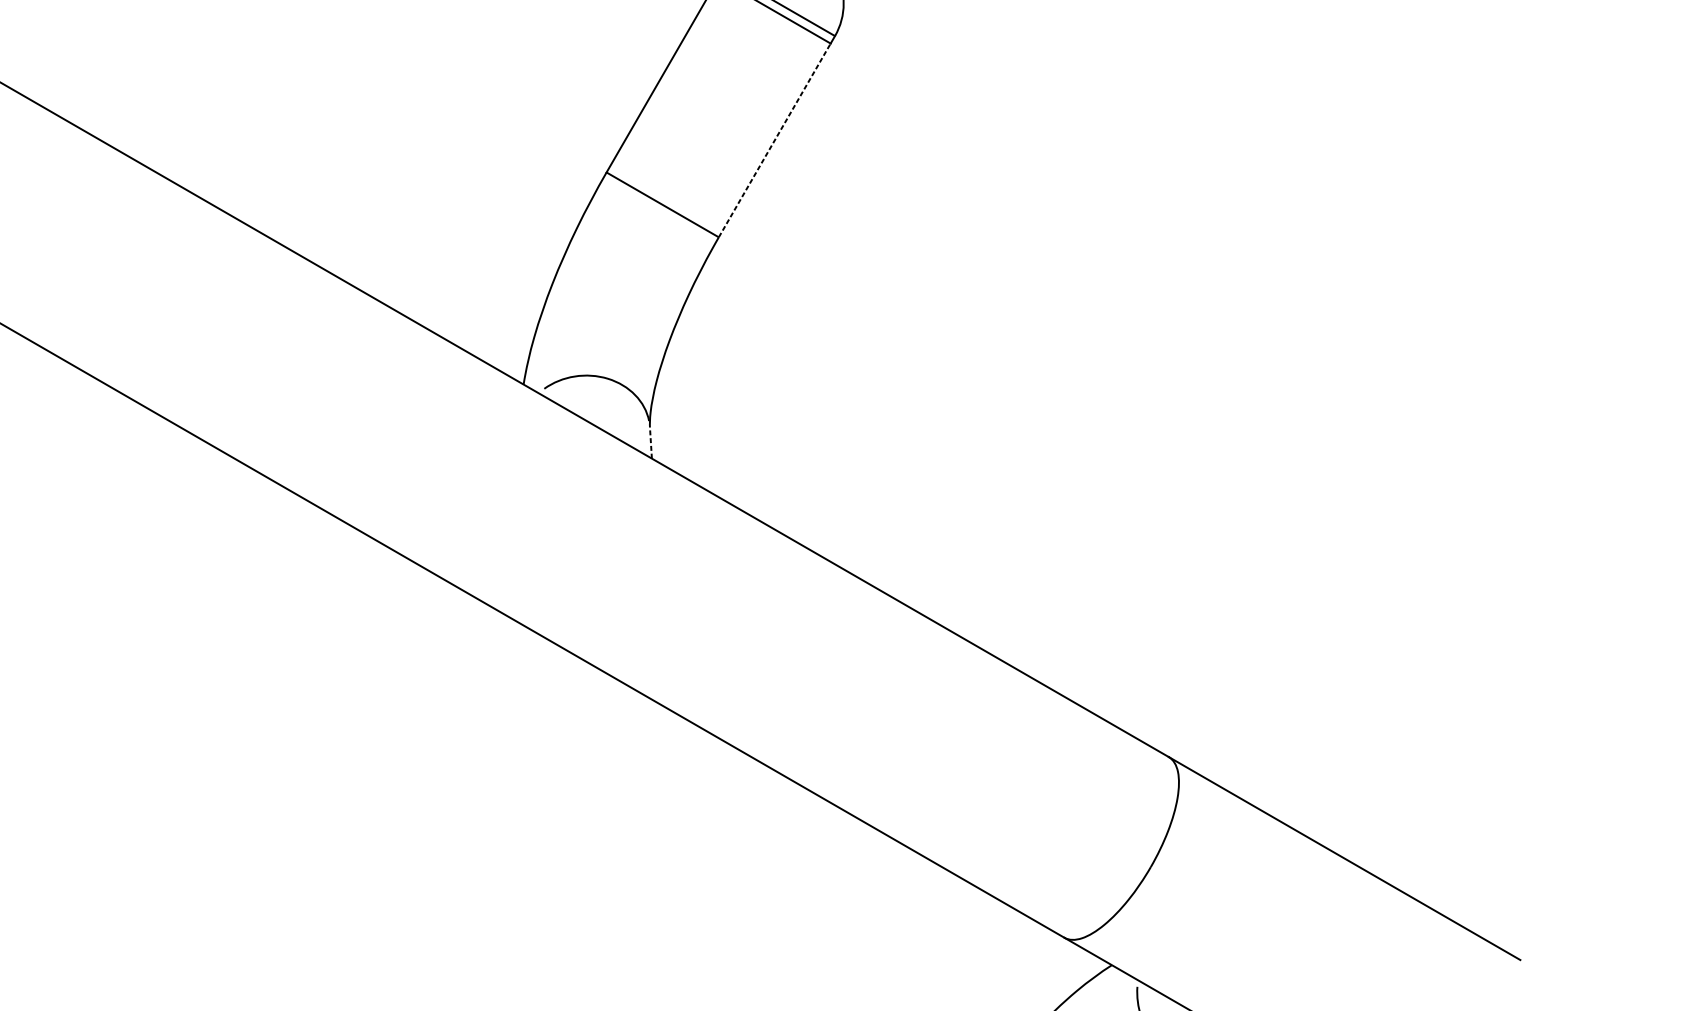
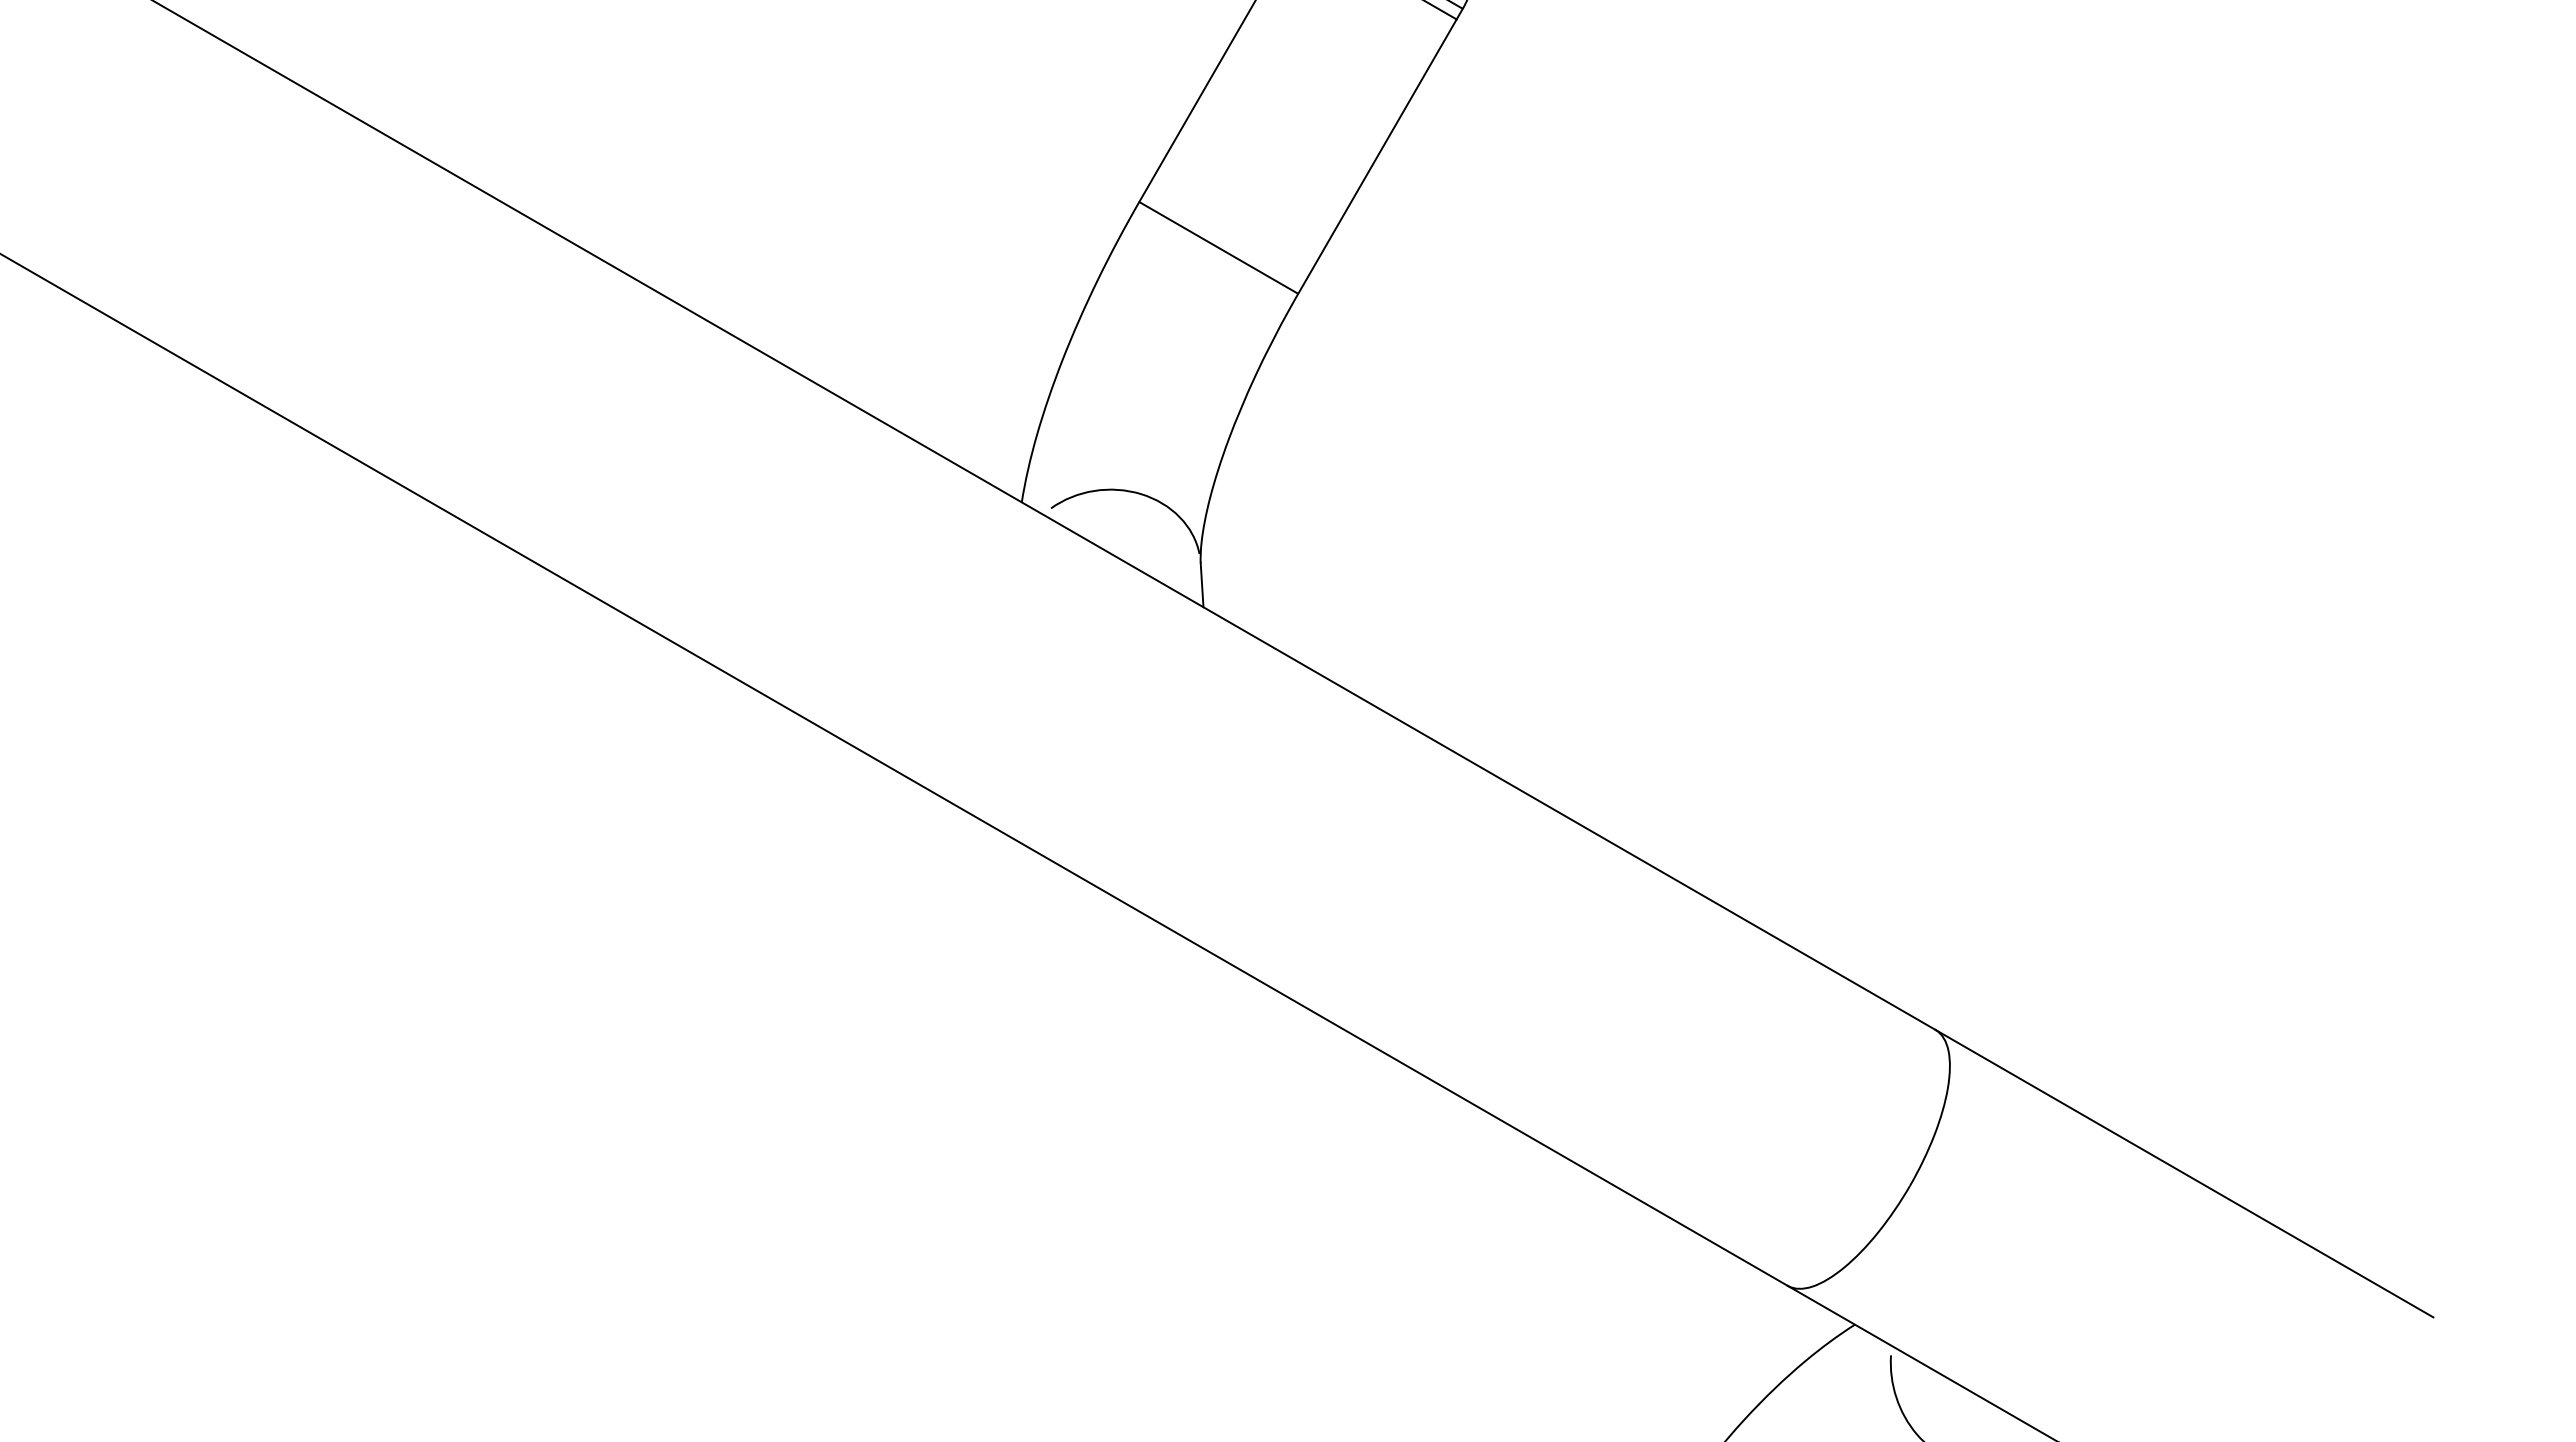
line: (774, 140) -> (1377, 156), dashed -> solid
line: (651, 442) -> (1202, 584), dashed -> solid

